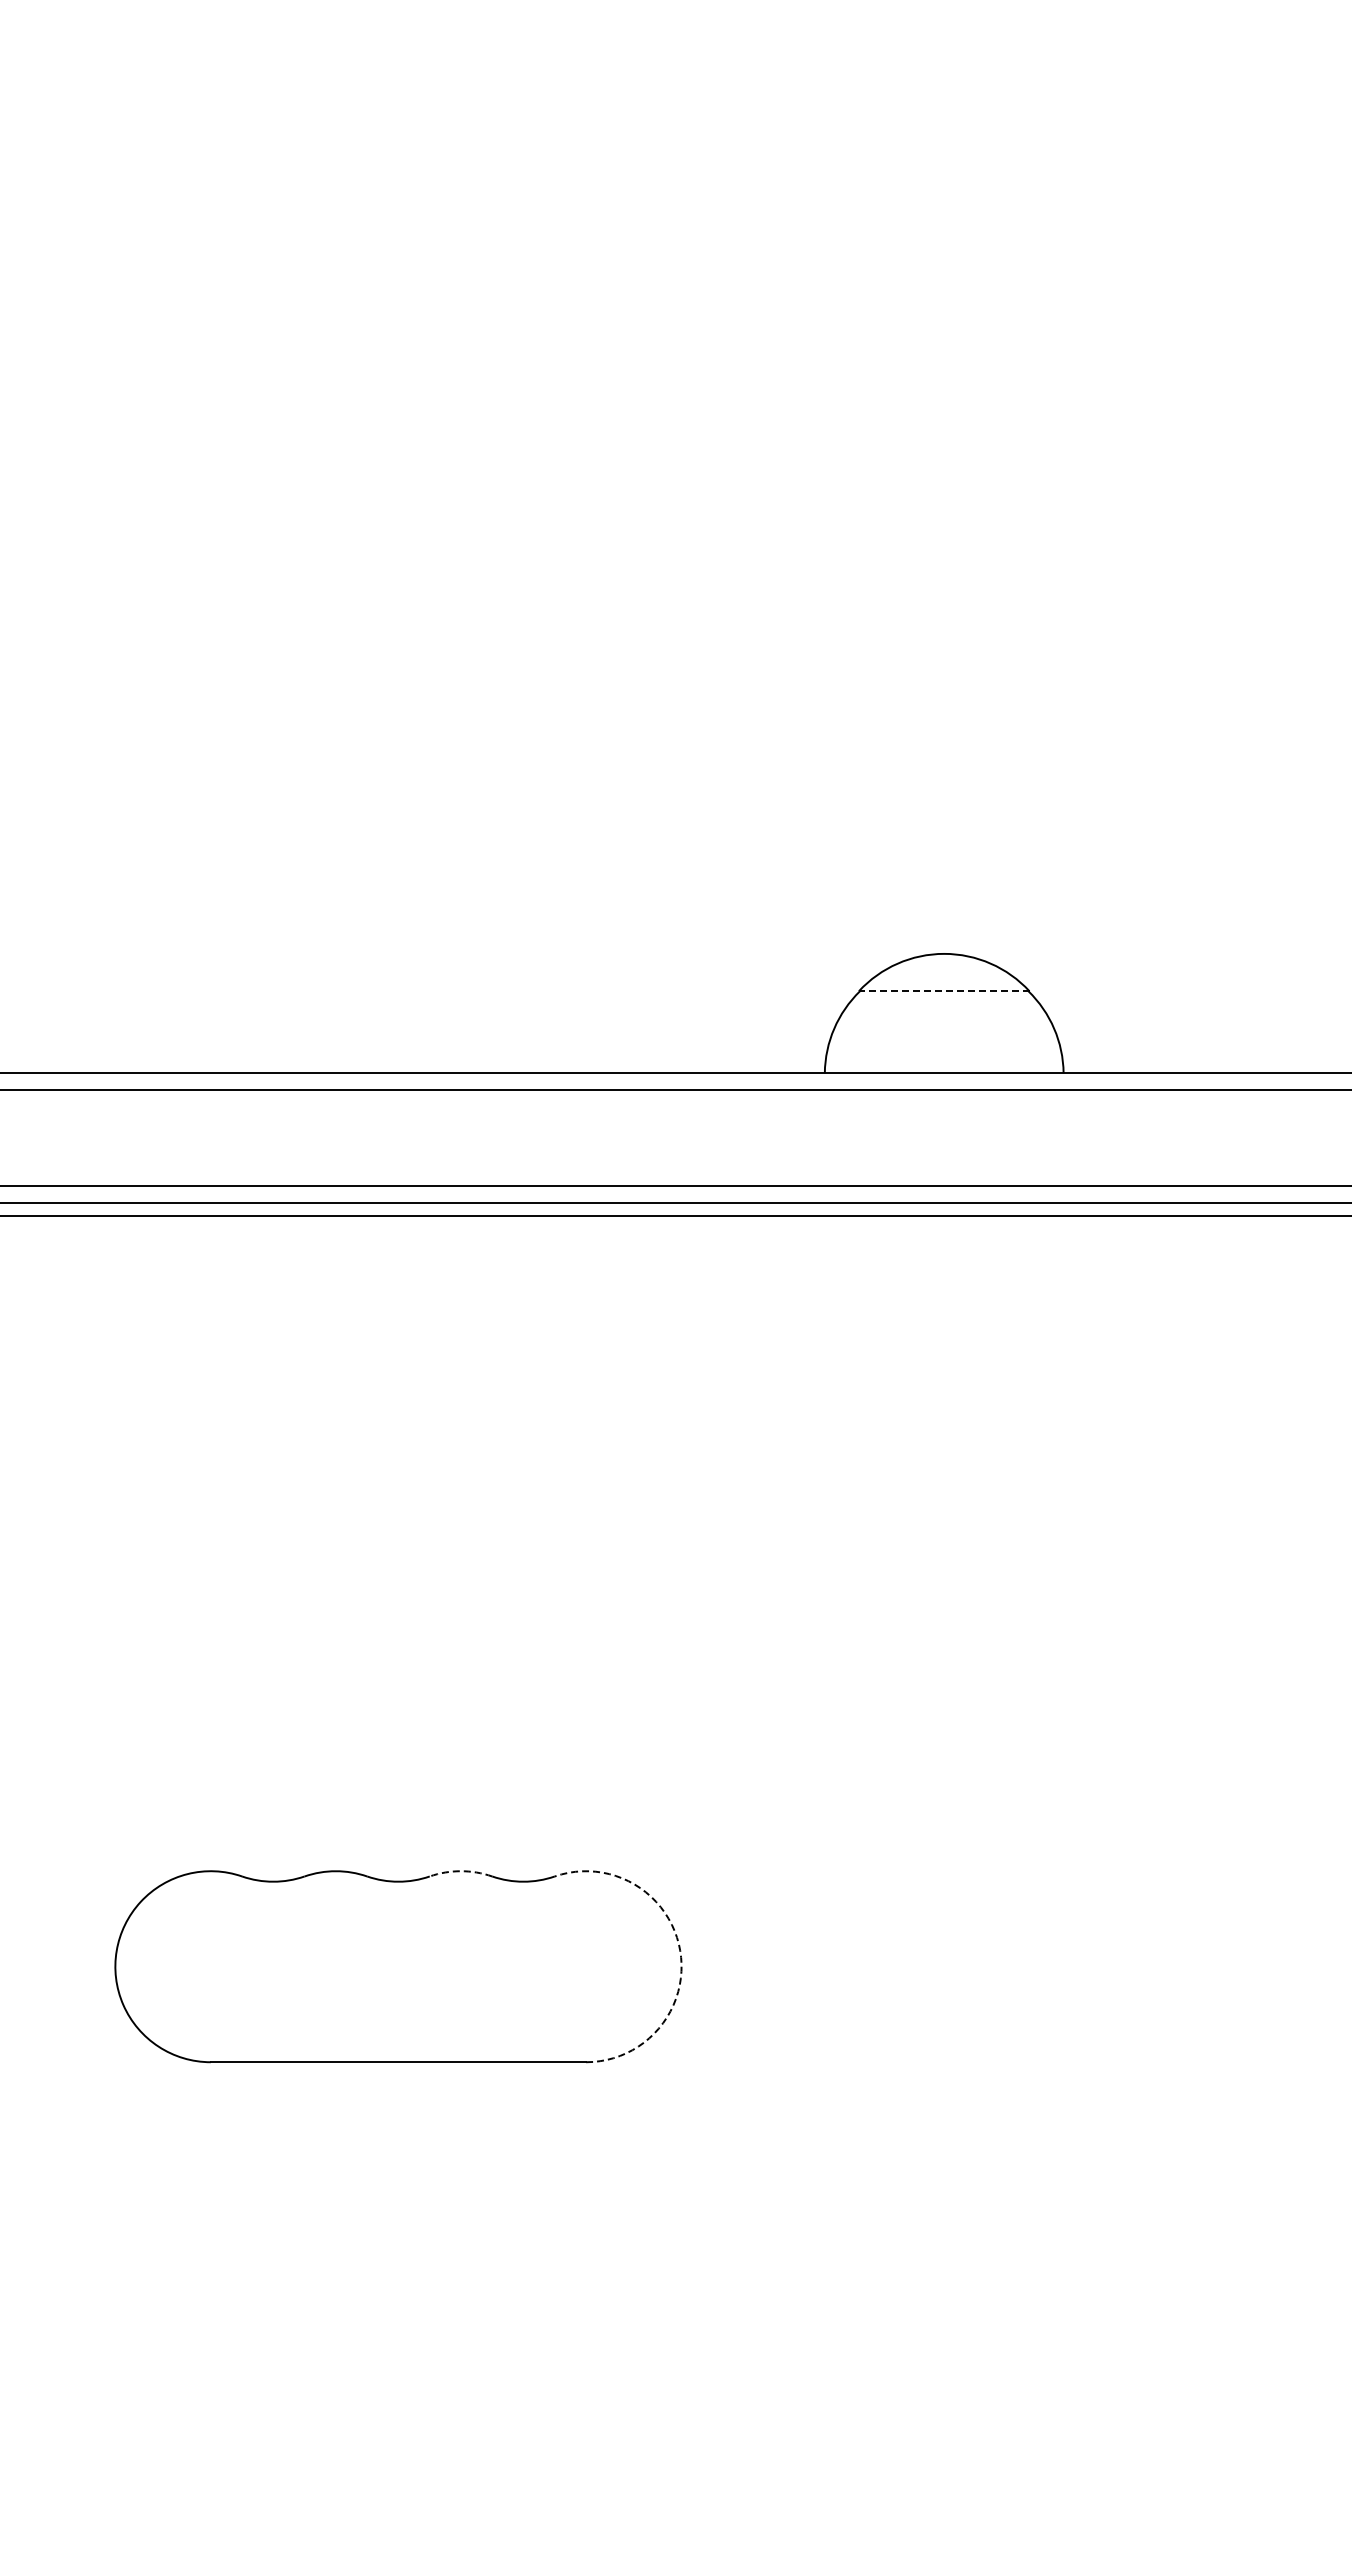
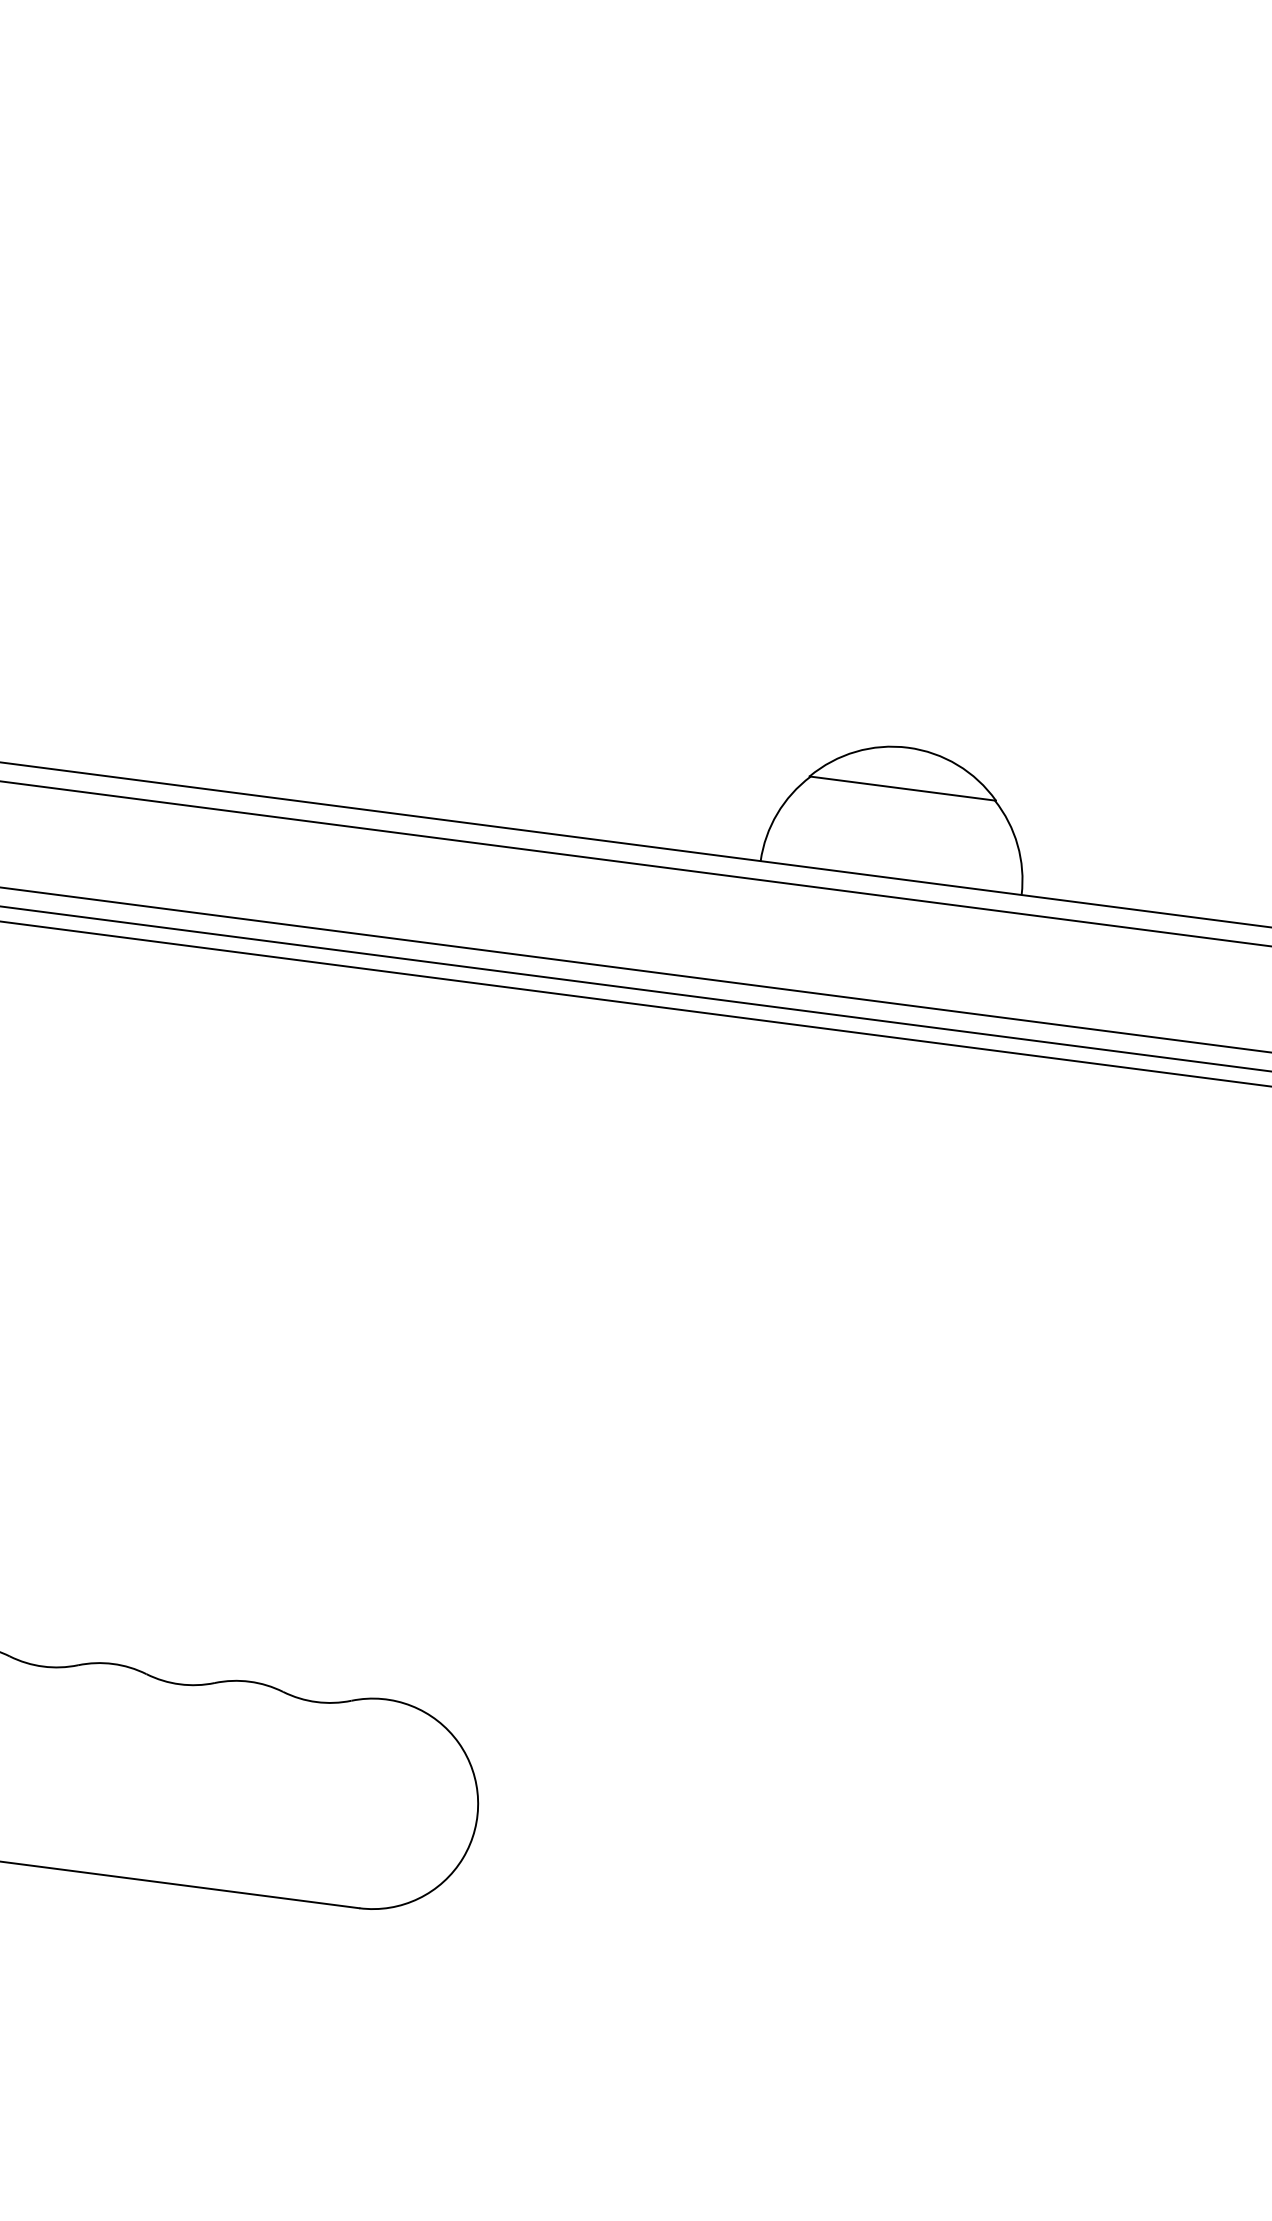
line: (943, 991) -> (901, 788), dashed -> solid
arc: (460, 1871) -> (249, 1681), dashed -> solid
arc: (680, 1950) -> (478, 1799), dashed -> solid

